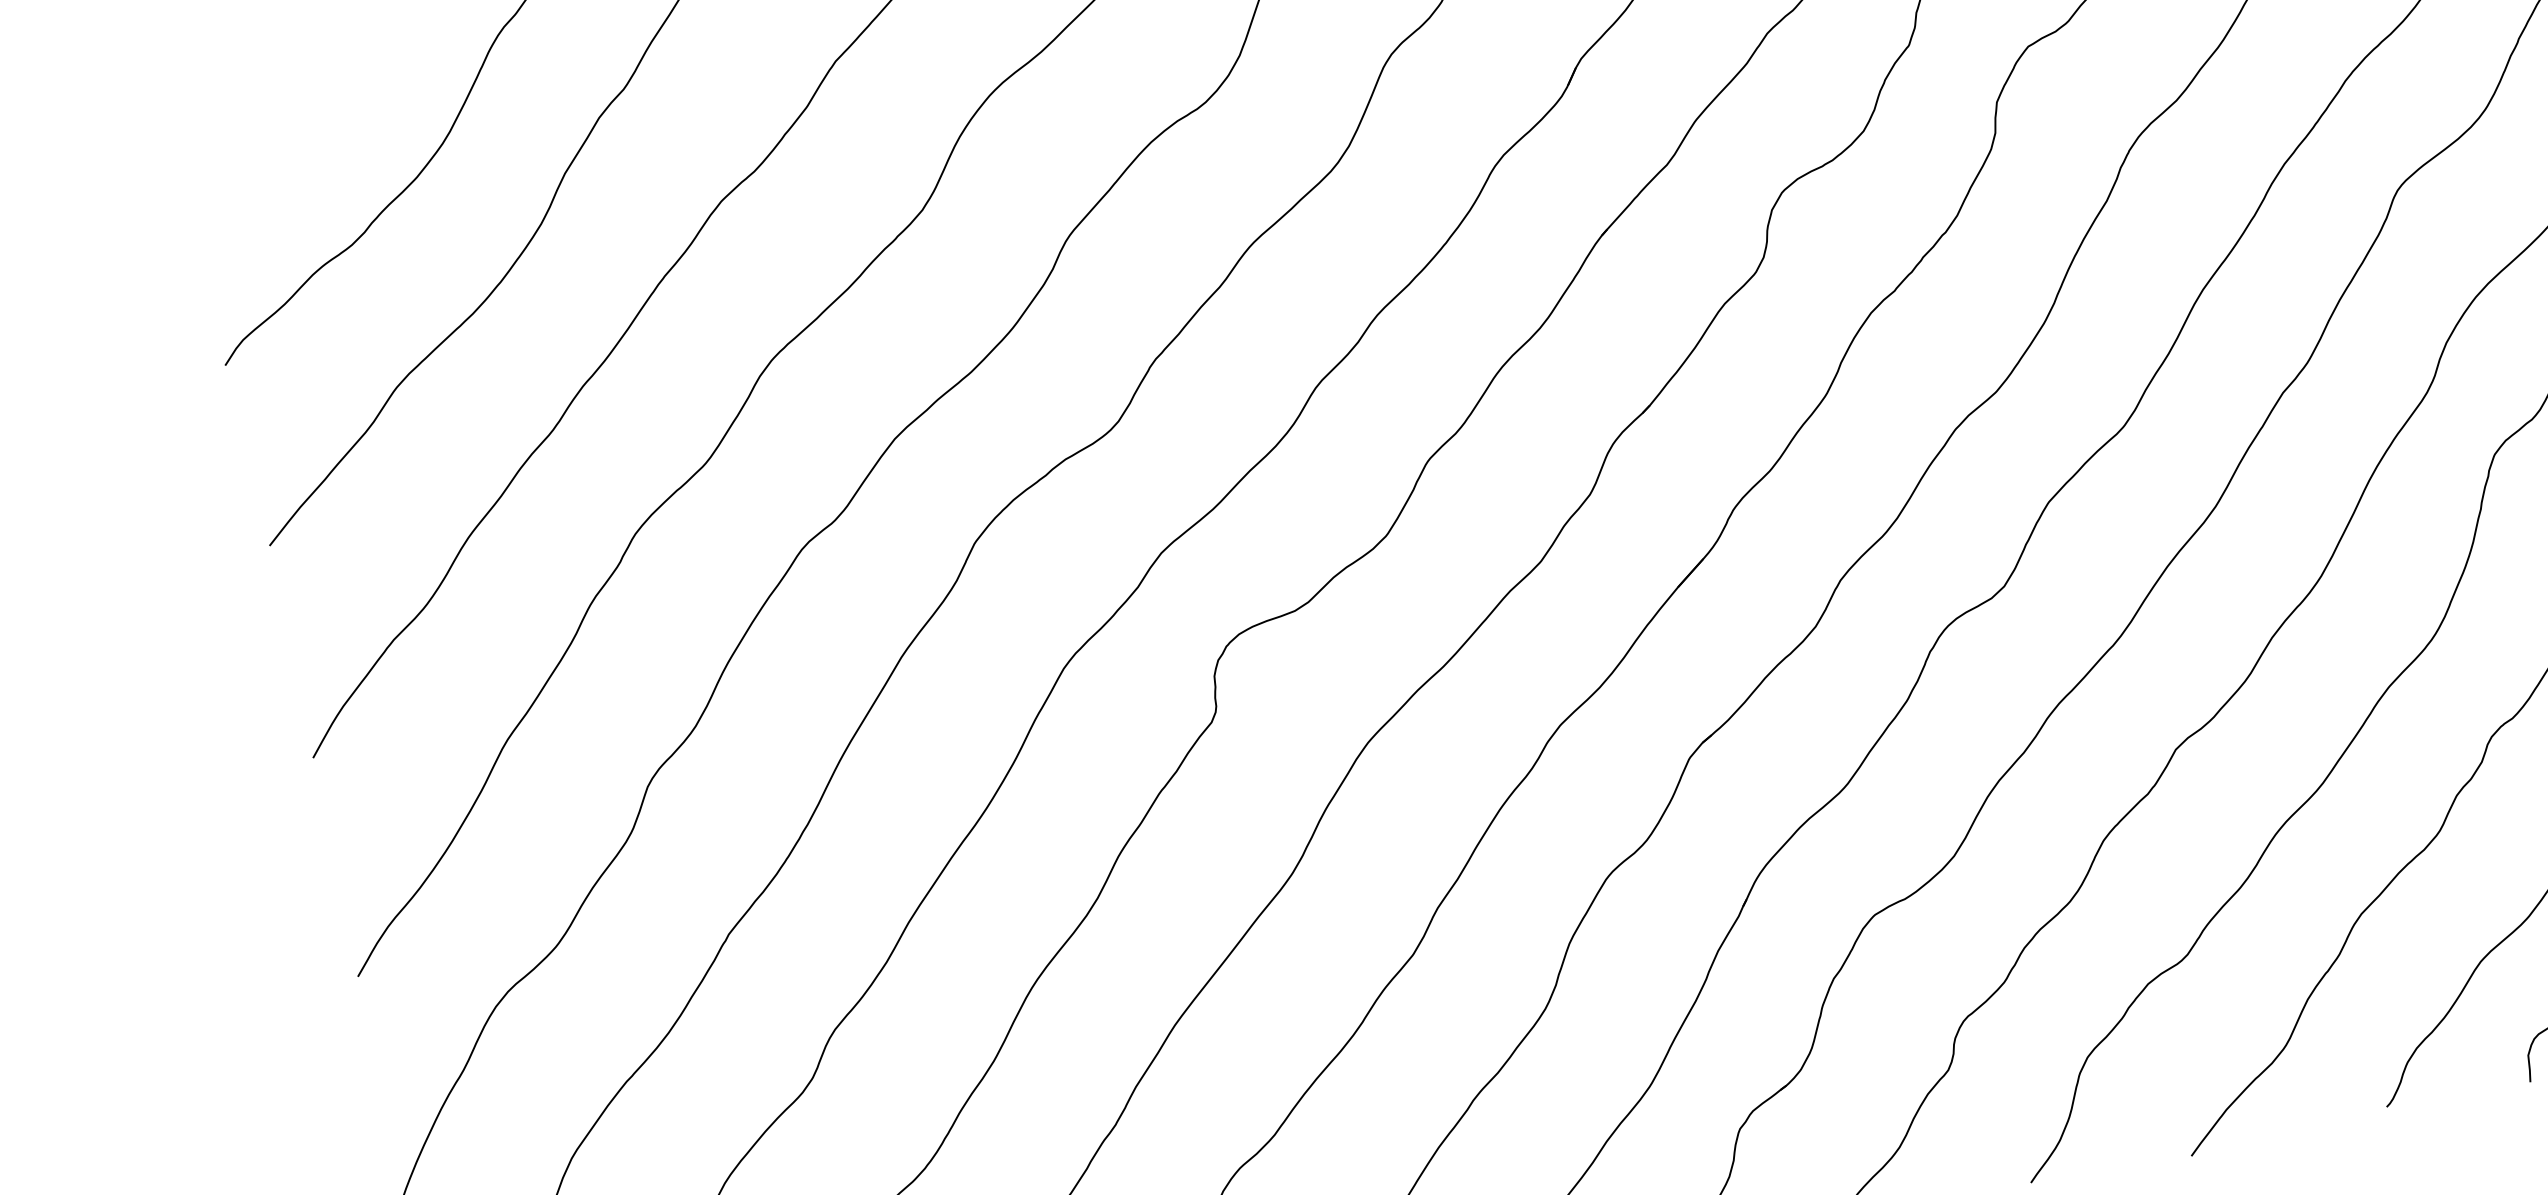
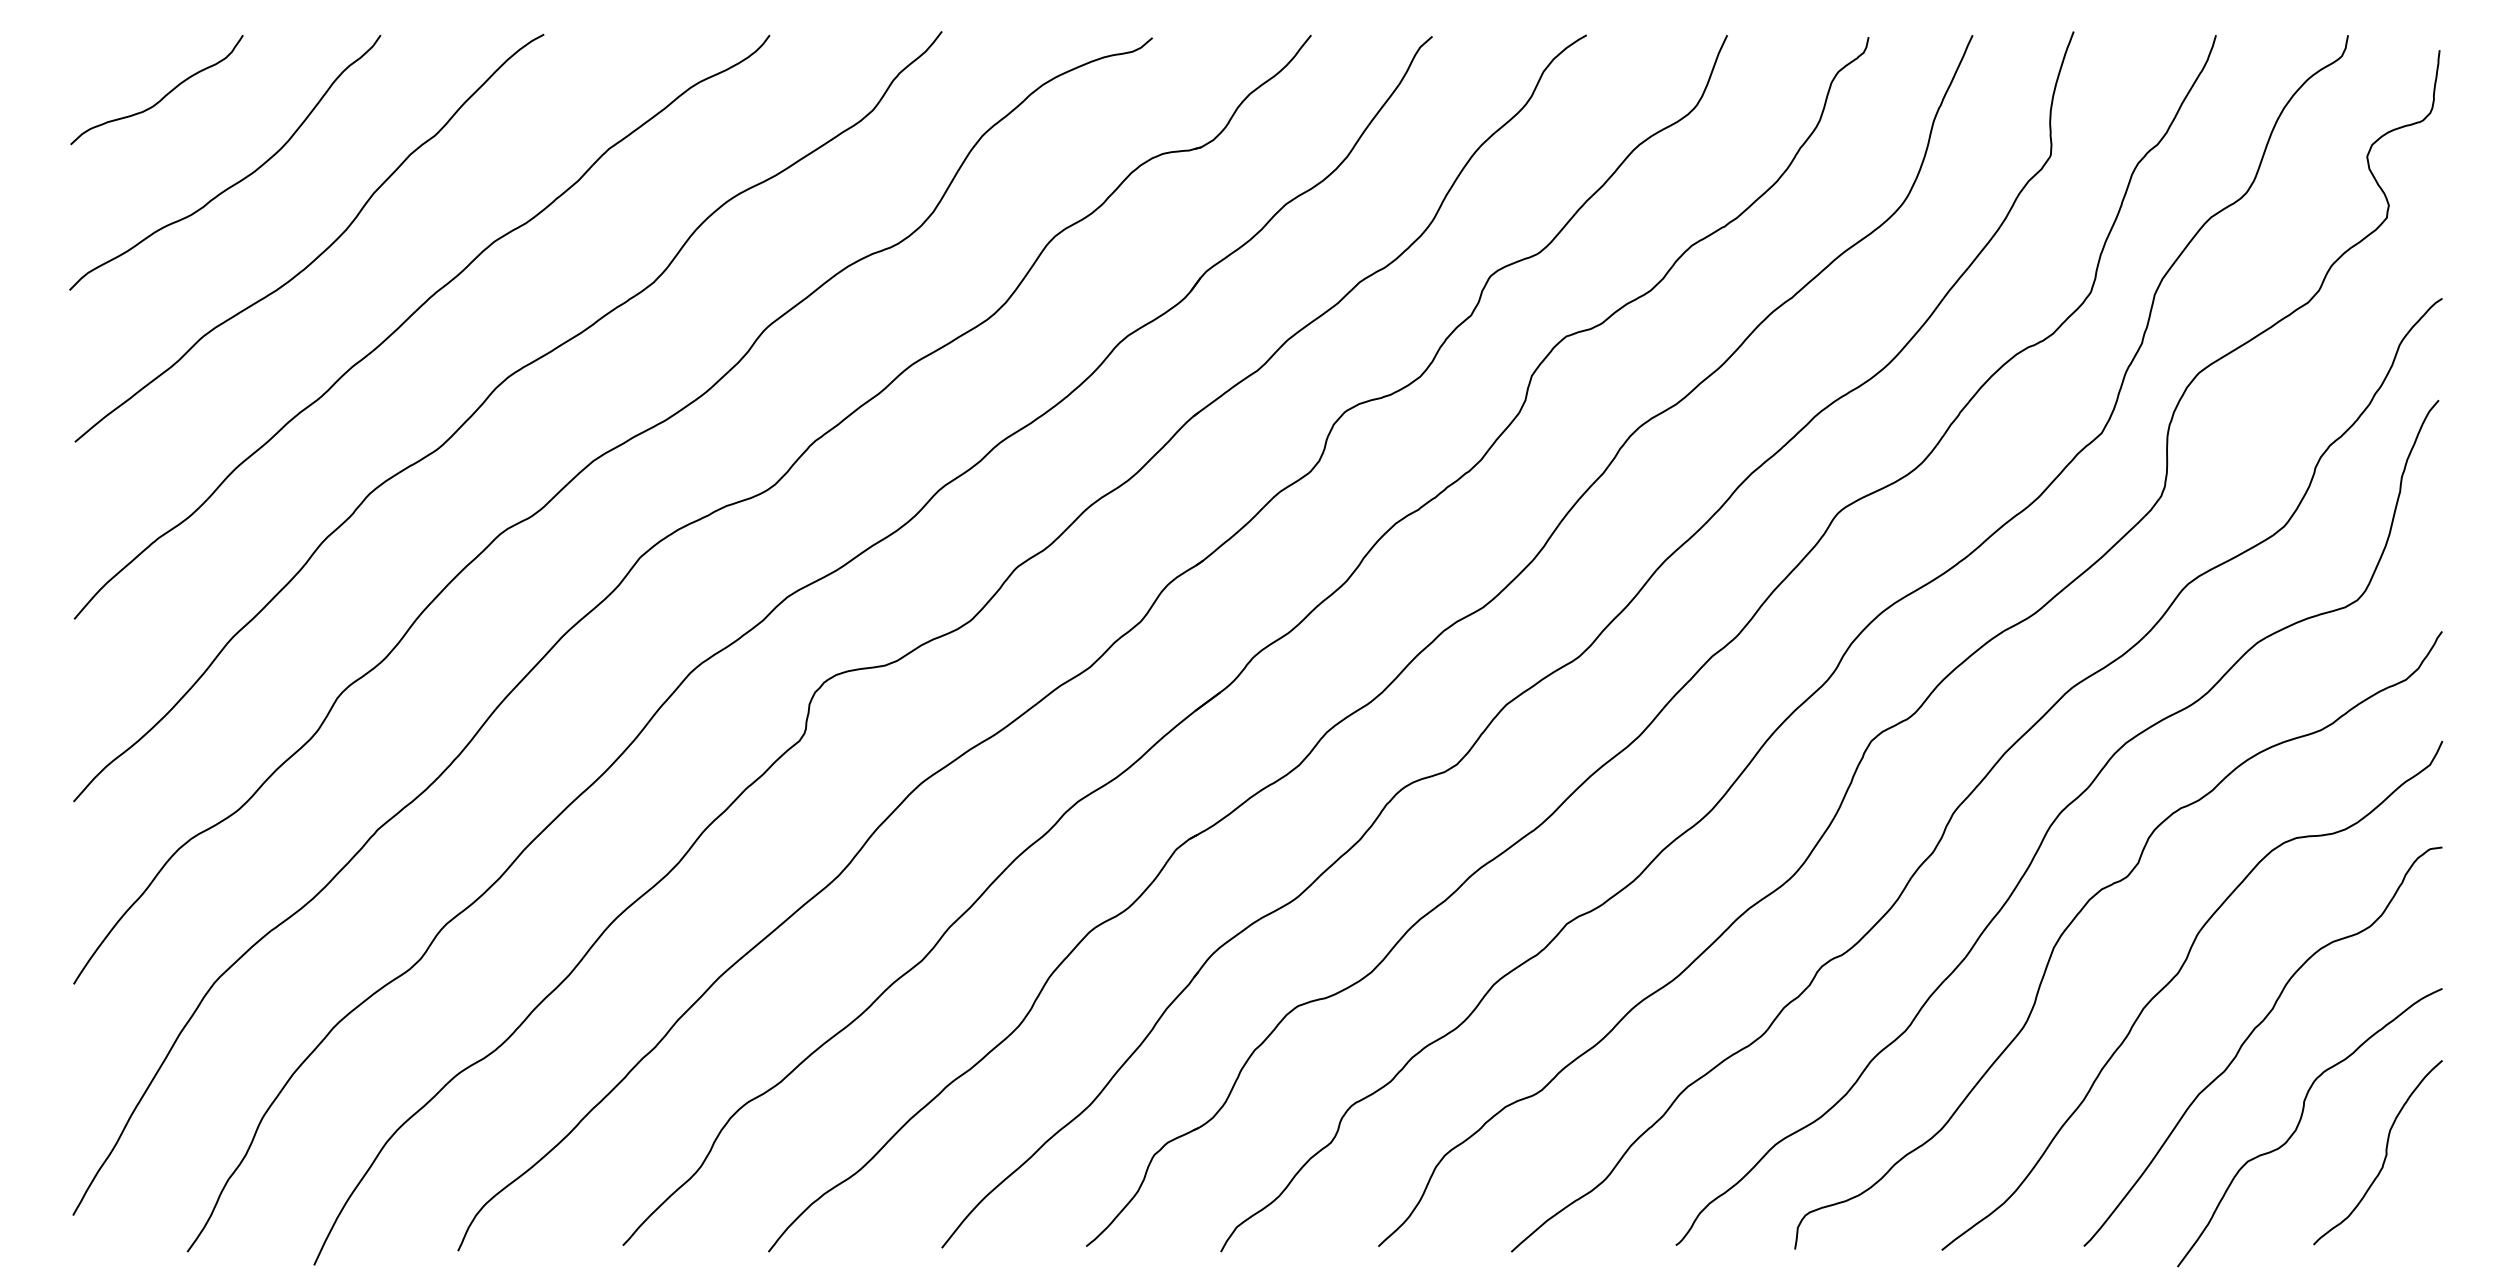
curve: (289, 110) -> (163, 96), added

